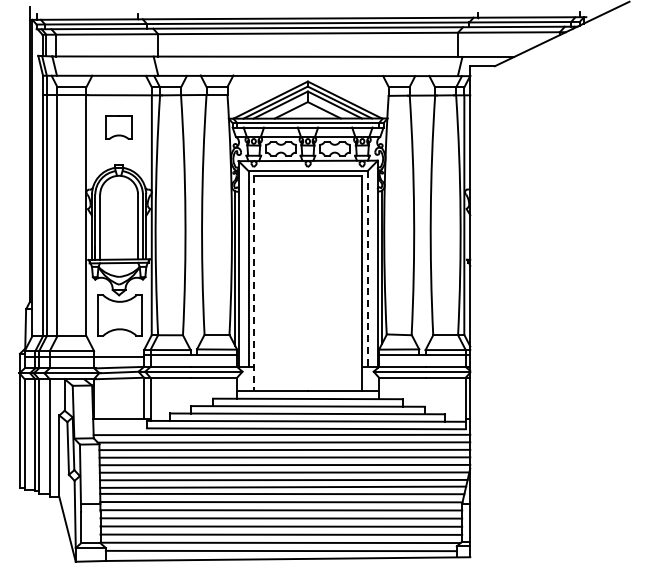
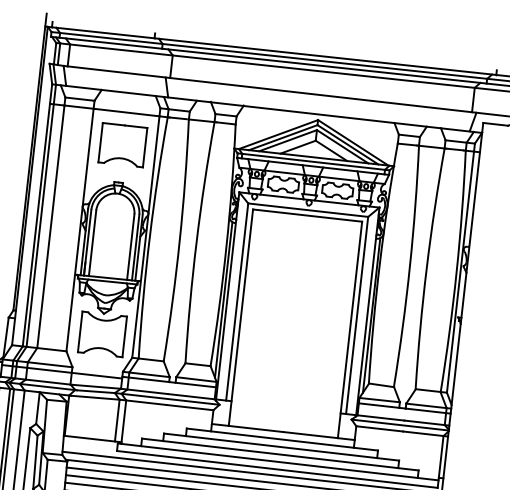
part: (118, 127) -> (122, 144), size x1.67
line: (367, 268) -> (356, 314), dashed -> solid
line: (253, 283) -> (240, 317), dashed -> solid

